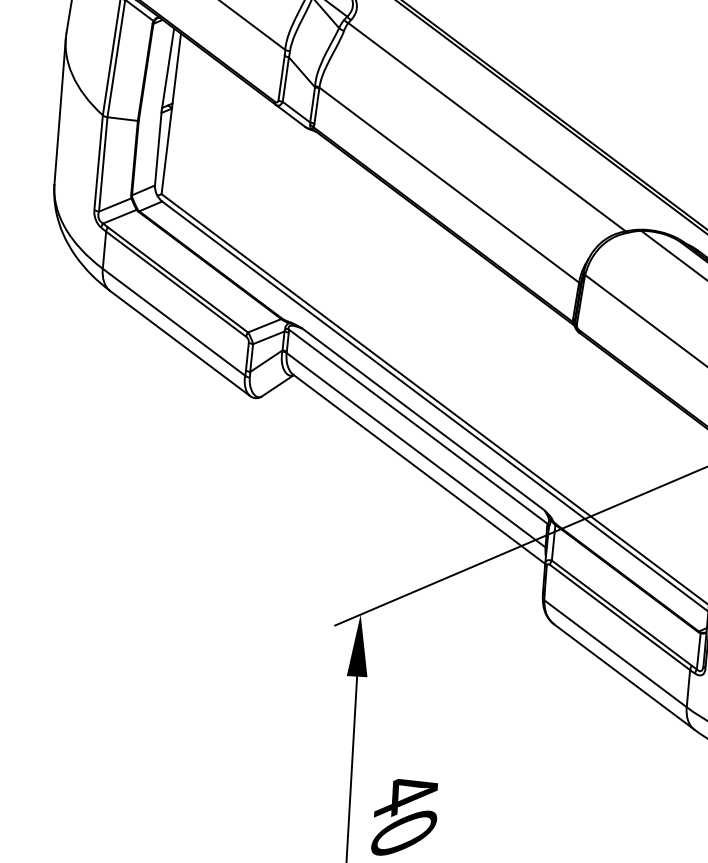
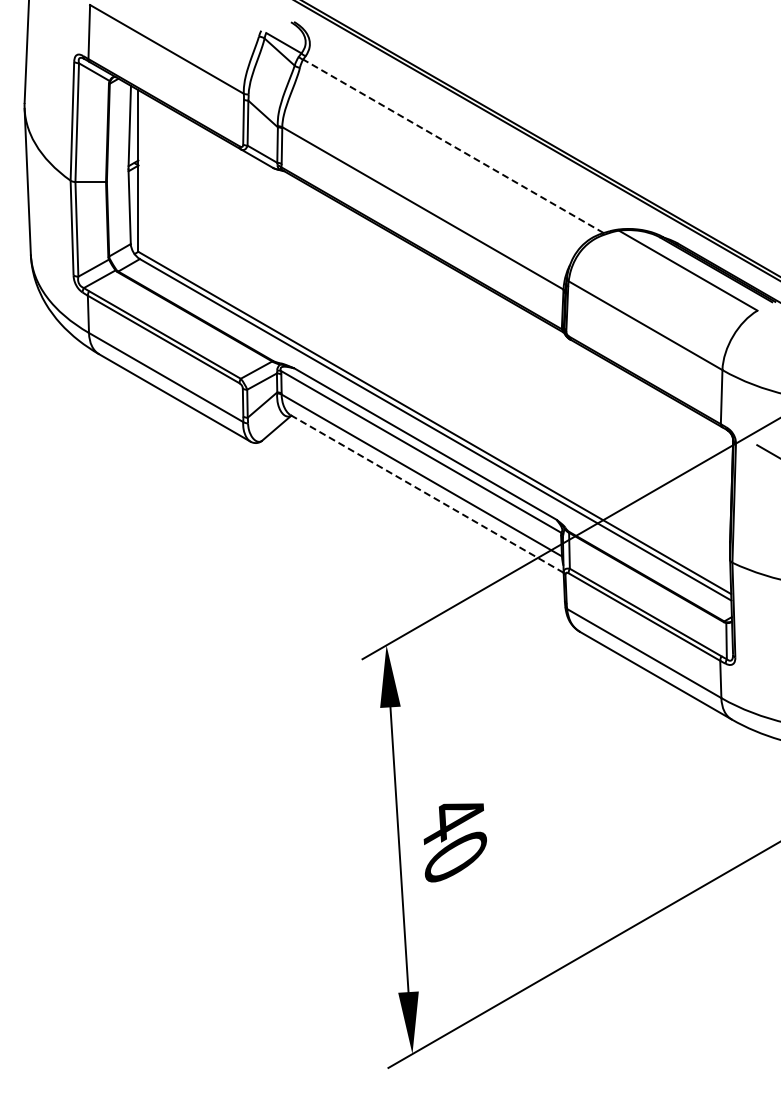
line: (487, 127) -> (453, 146), solid -> dashed
line: (419, 468) -> (427, 493), solid -> dashed

